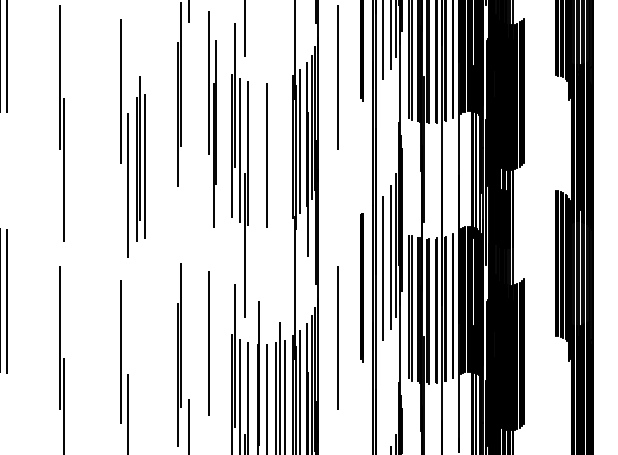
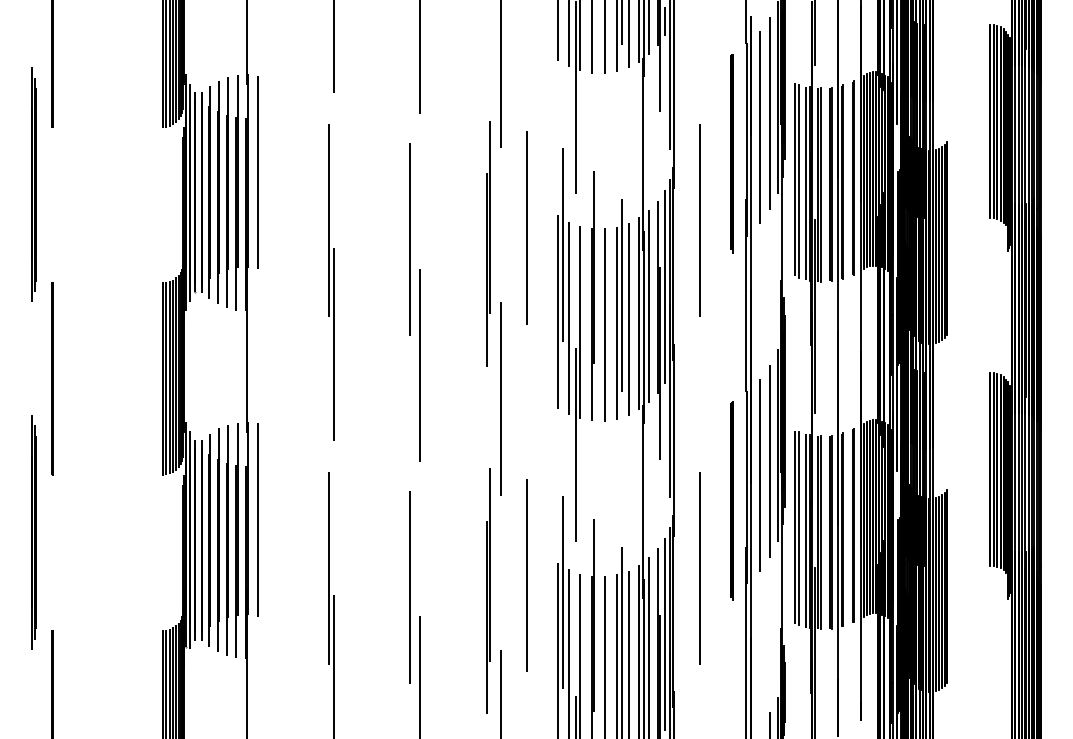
line: (214, 133) -> (592, 295), moved
part: (140, 158) -> (622, 309), moved
line: (188, 210) -> (500, 398), added

